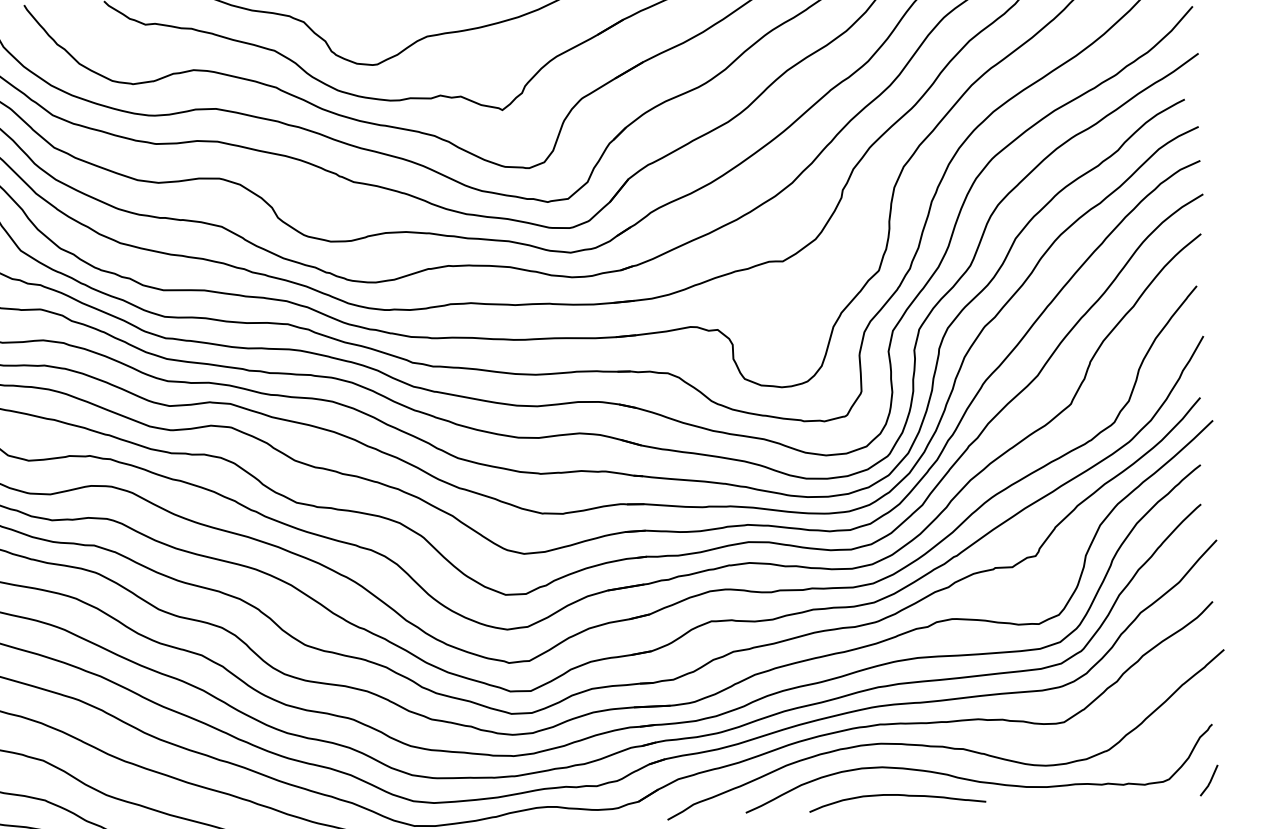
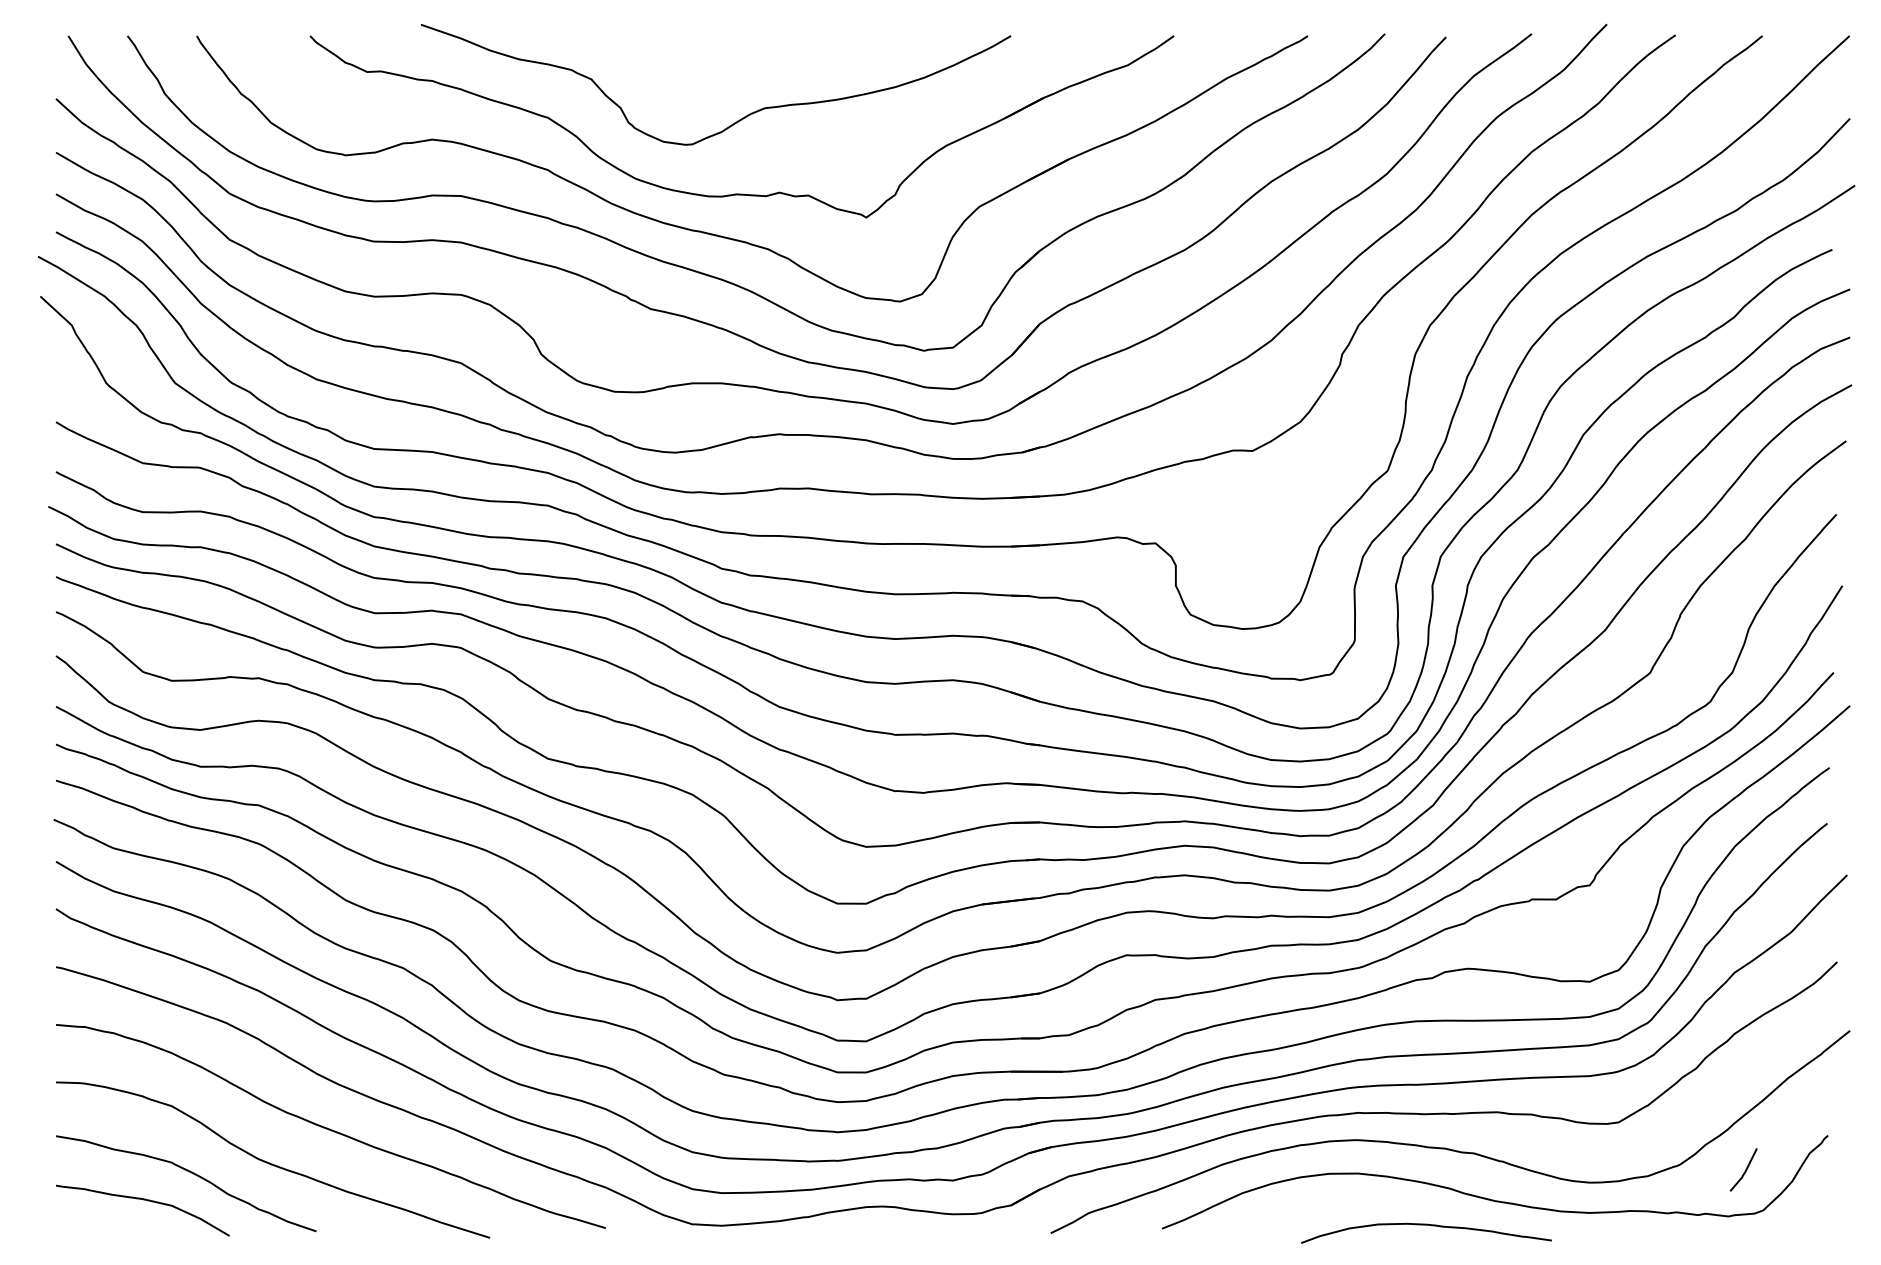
line: (1210, 780) -> (1745, 1169), moved
curve: (897, 795) -> (1426, 1225), moved

